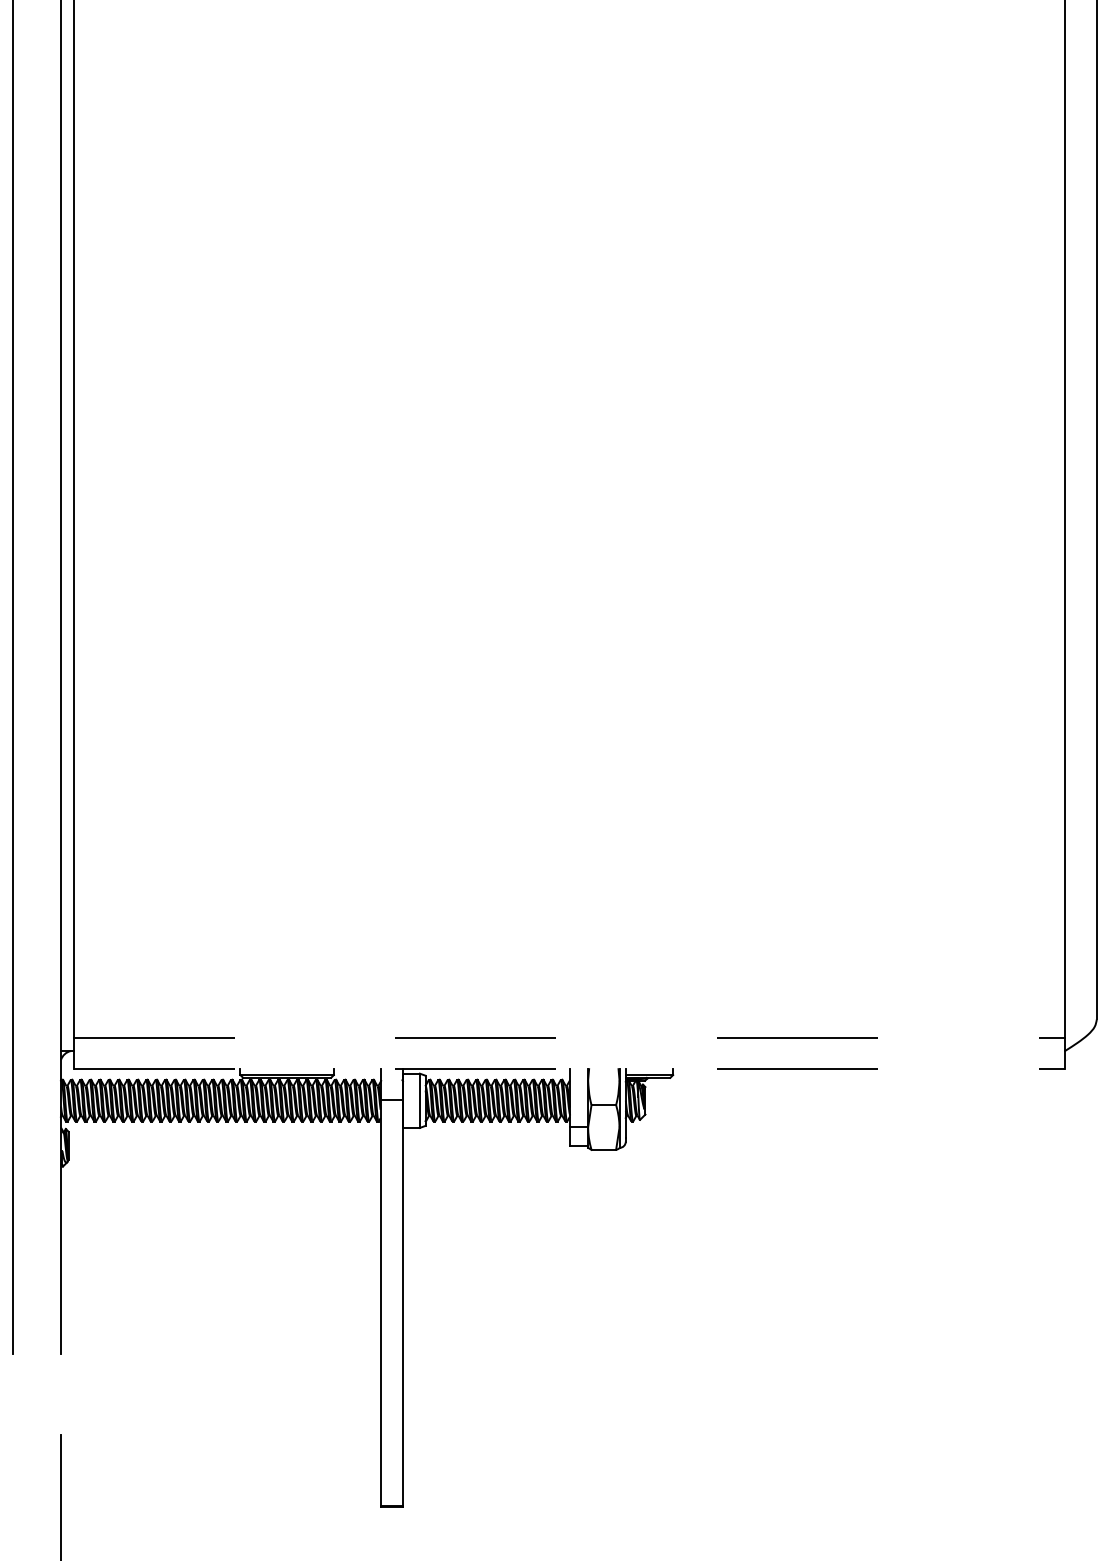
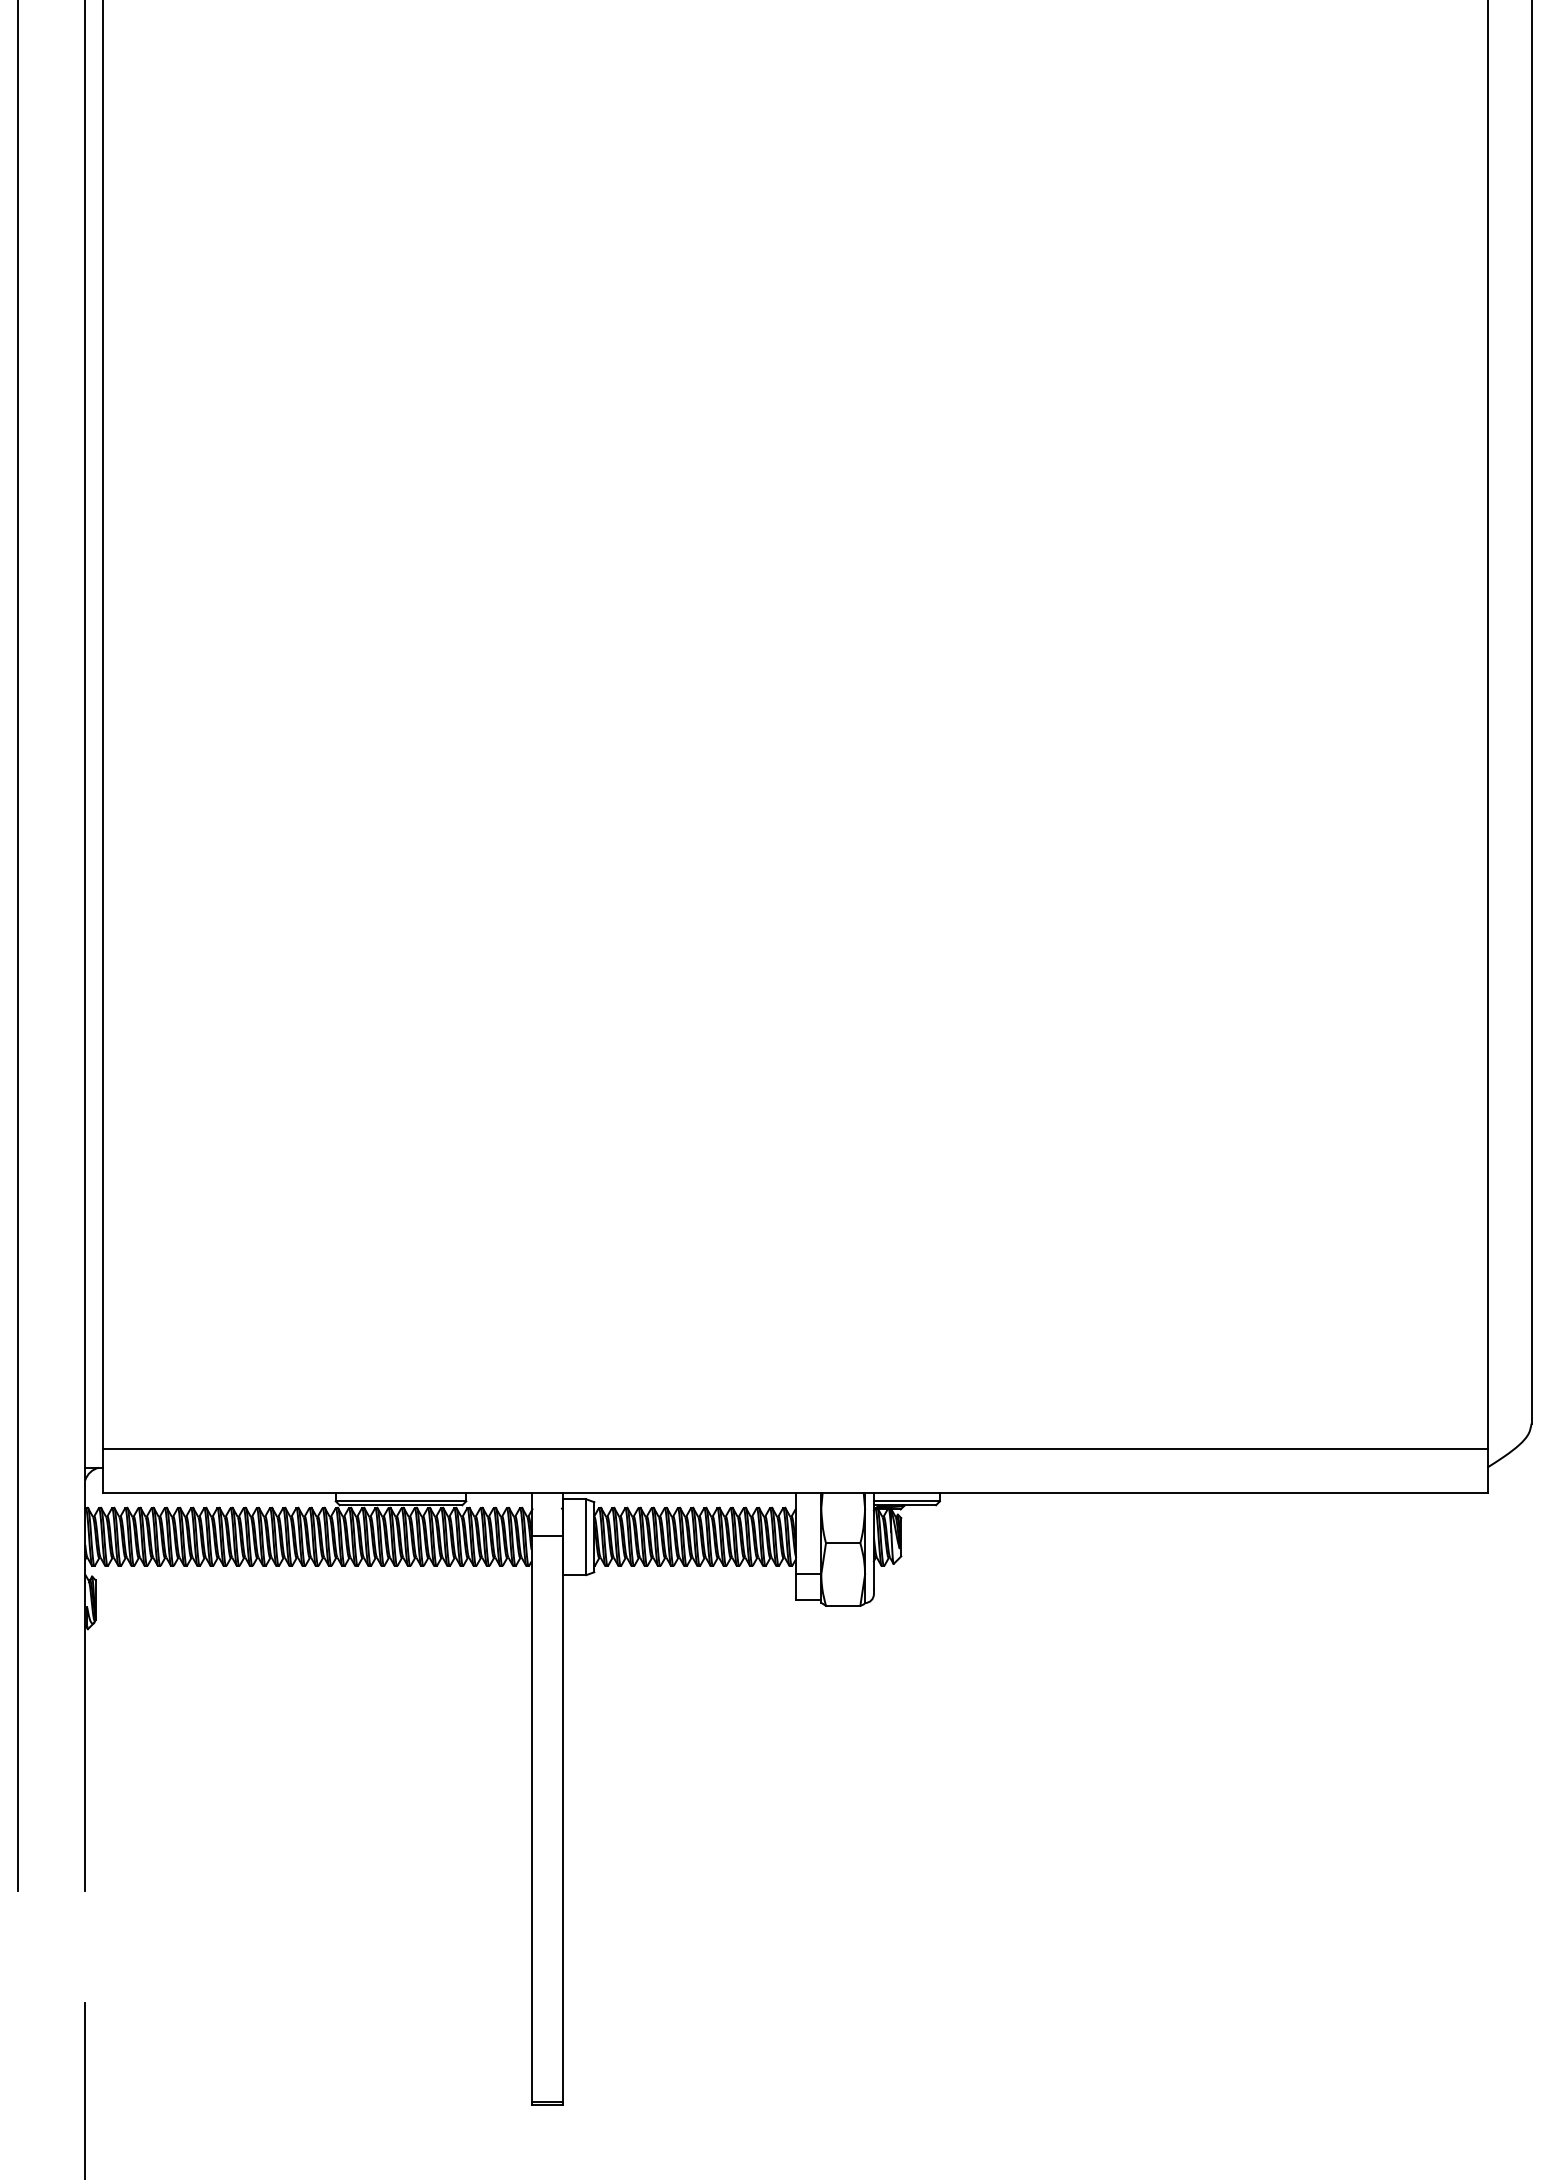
line: (569, 1037) -> (795, 1449), dashed -> solid
line: (569, 1069) -> (795, 1493), dashed -> solid

